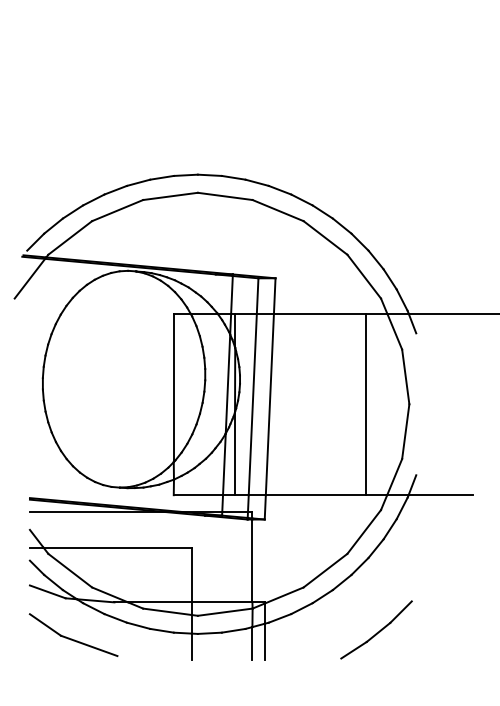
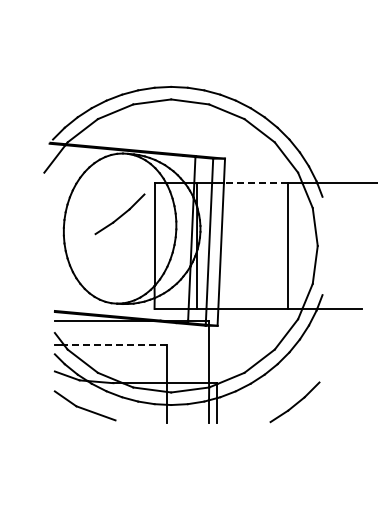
line: (319, 314) -> (255, 183), solid -> dashed
part: (123, 358) -> (119, 214), added
line: (117, 547) -> (115, 345), solid -> dashed

